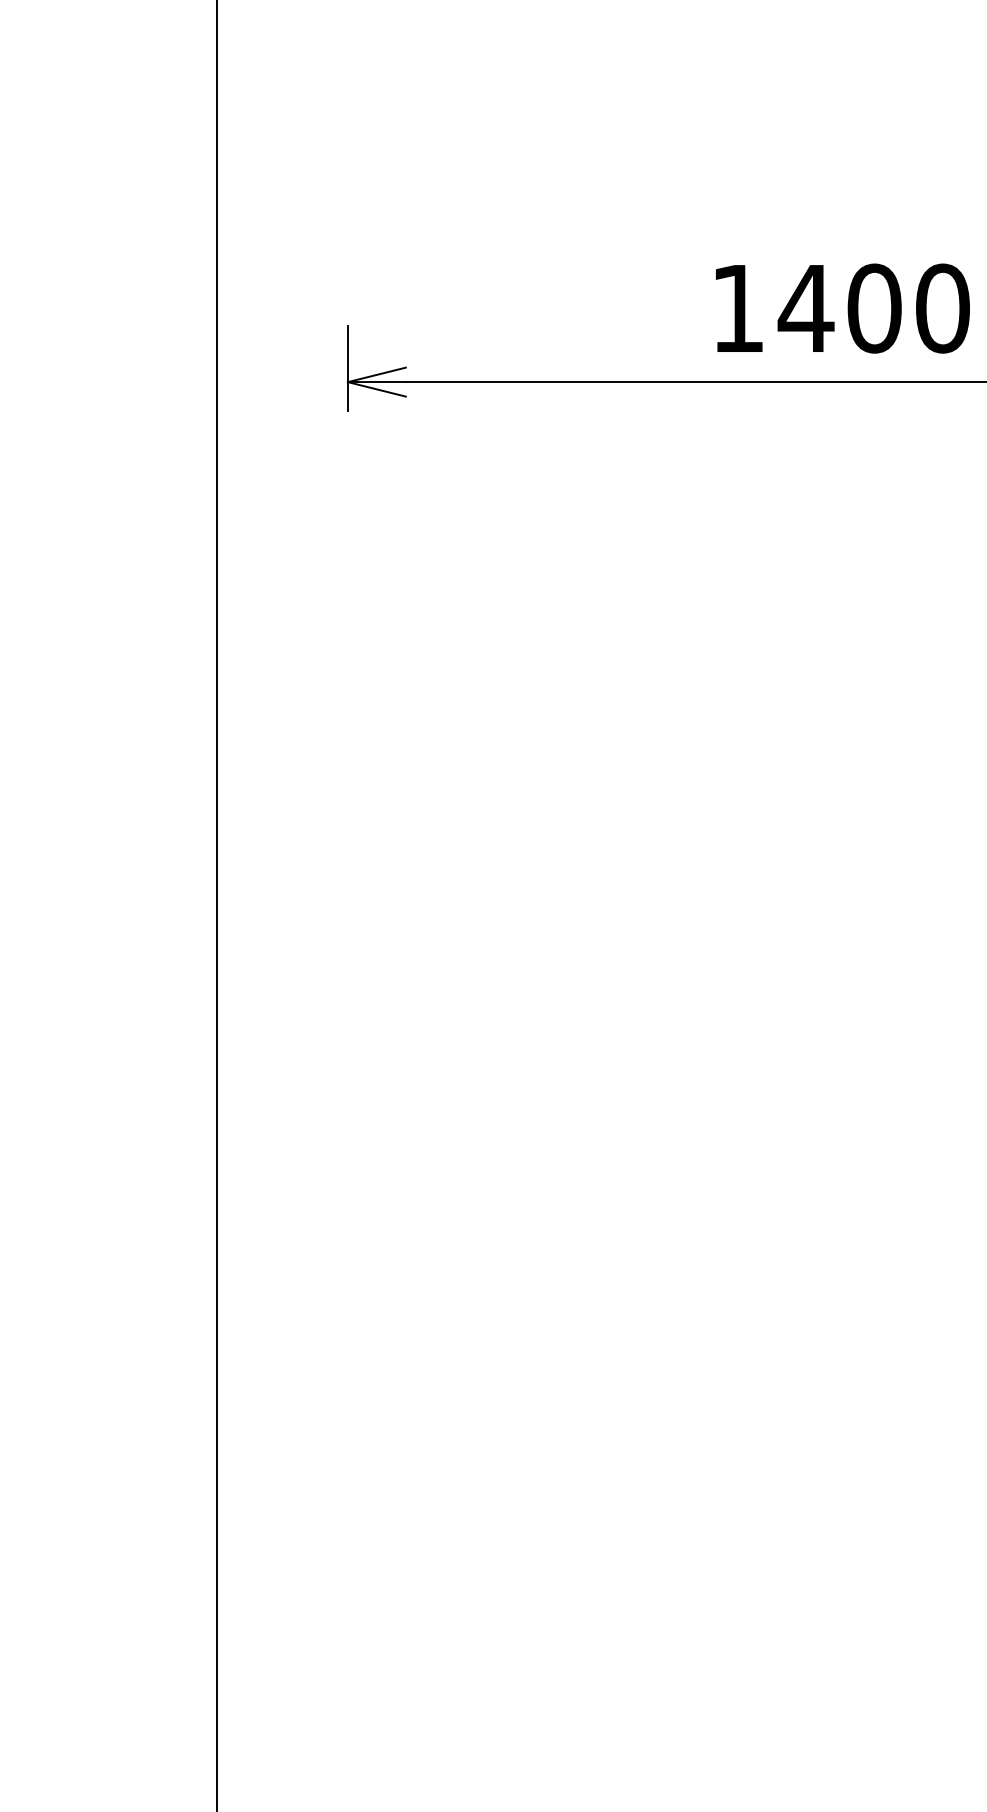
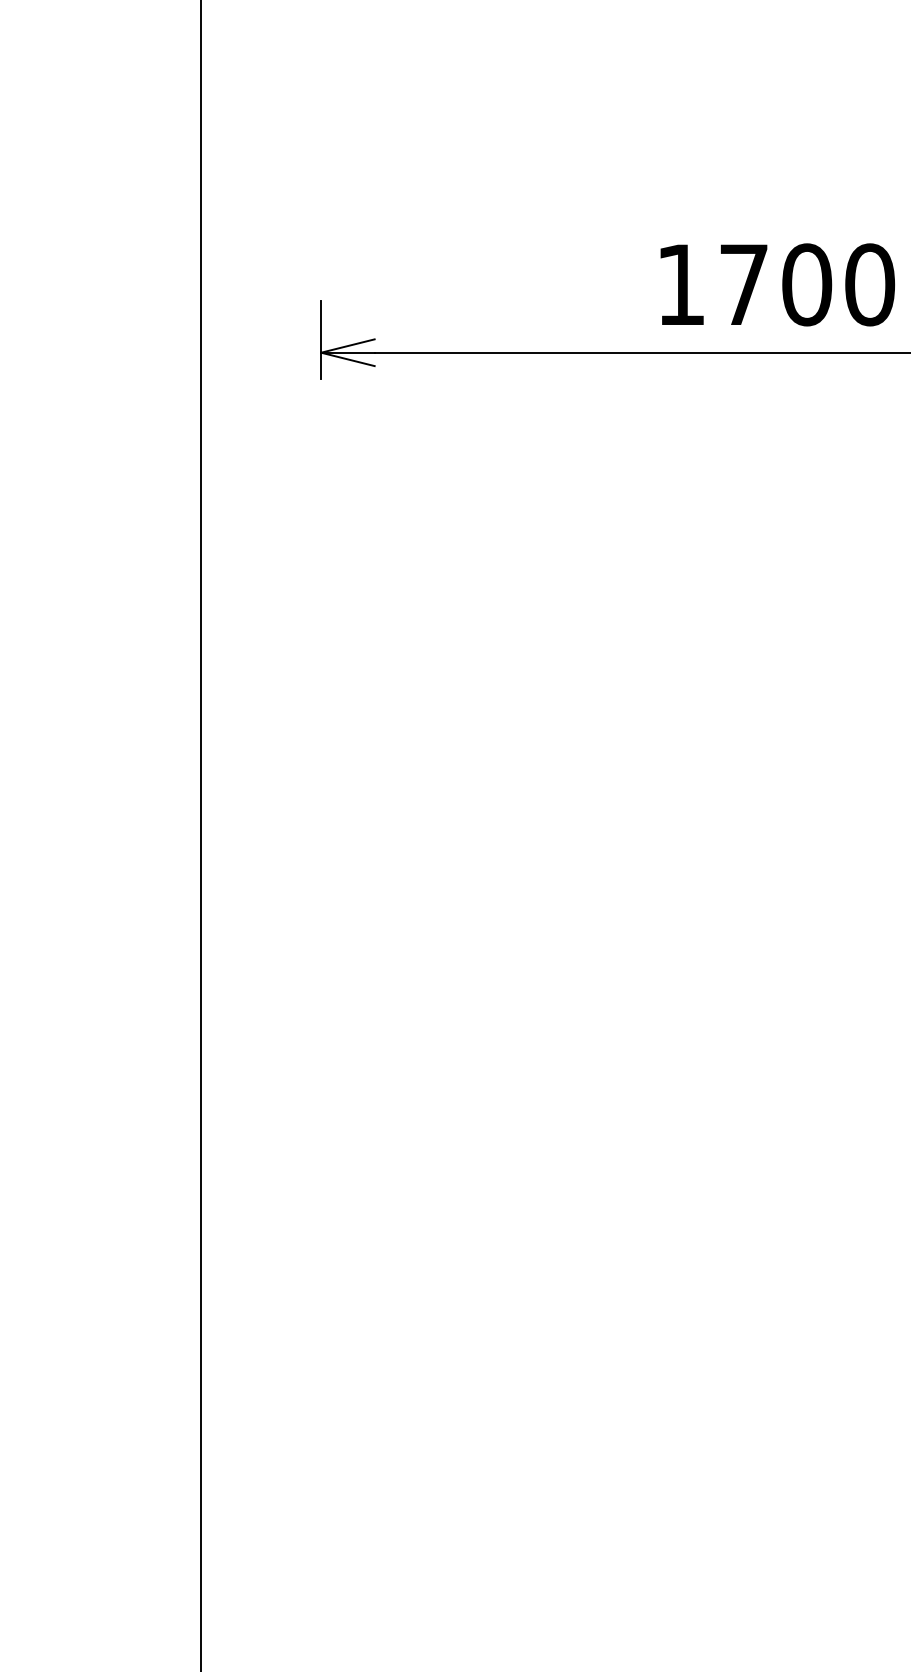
text: (805, 308) -> (743, 284), 1400 -> 1700

